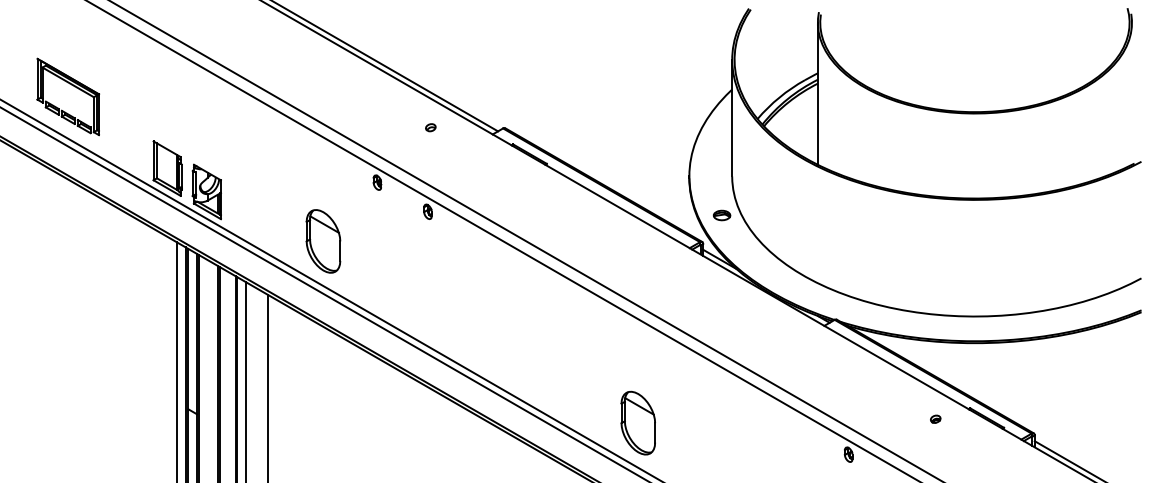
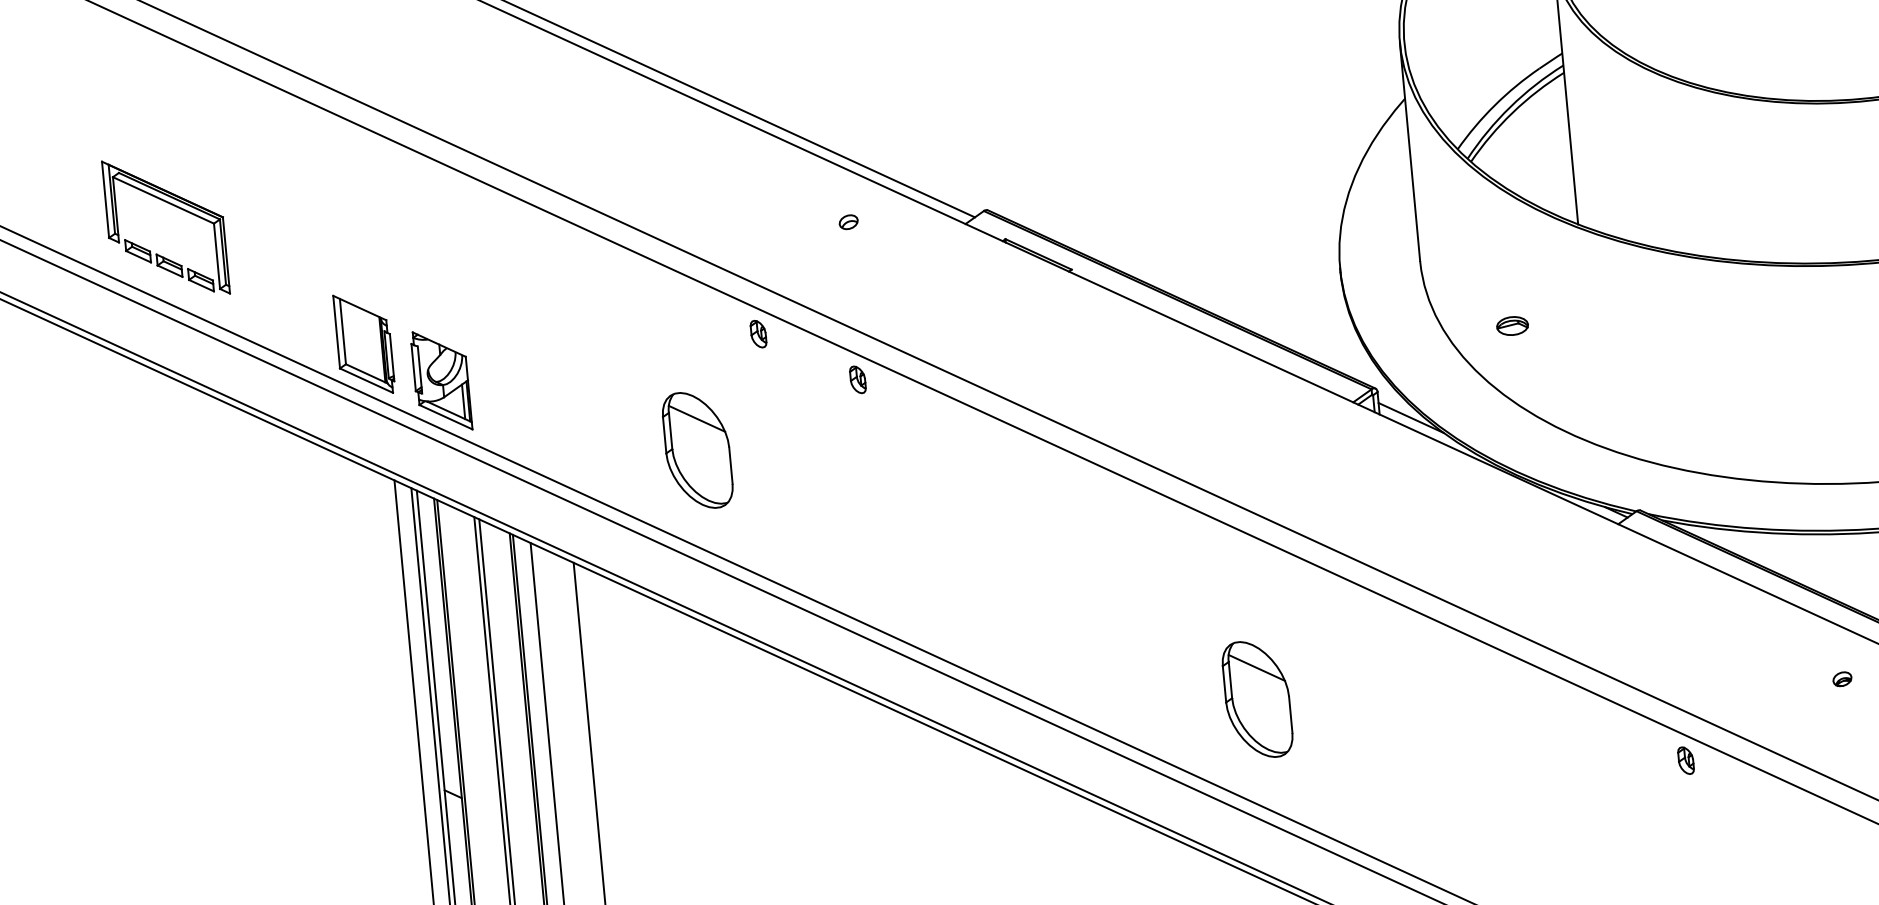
part: (721, 215) -> (1511, 326), moved
part: (323, 241) -> (697, 450), moved
part: (637, 422) -> (1255, 698), moved

